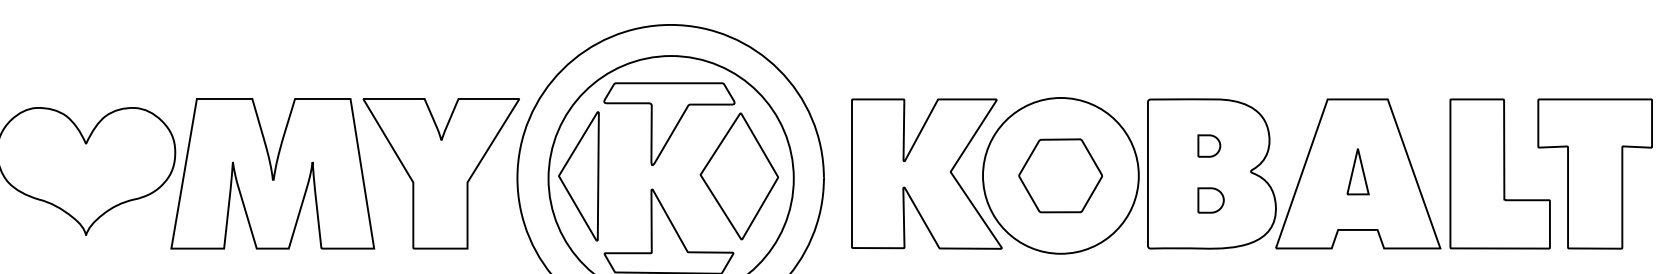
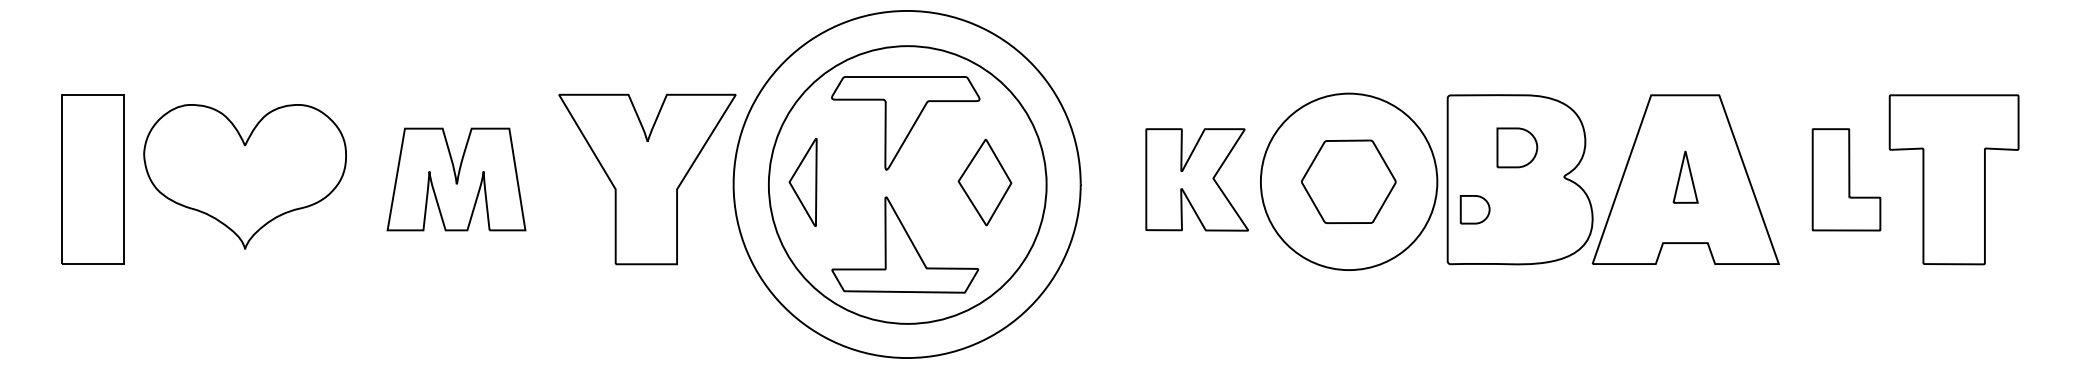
part: (1208, 146) -> (1516, 148), size x1.6
part: (272, 173) -> (456, 179), size x0.6
part: (926, 173) -> (1196, 179), size x0.6
part: (1500, 173) -> (1846, 179), size x0.6
part: (578, 176) -> (802, 182), size x0.6
part: (738, 176) -> (984, 182), size x0.6
part: (1210, 200) -> (1474, 209), moved

